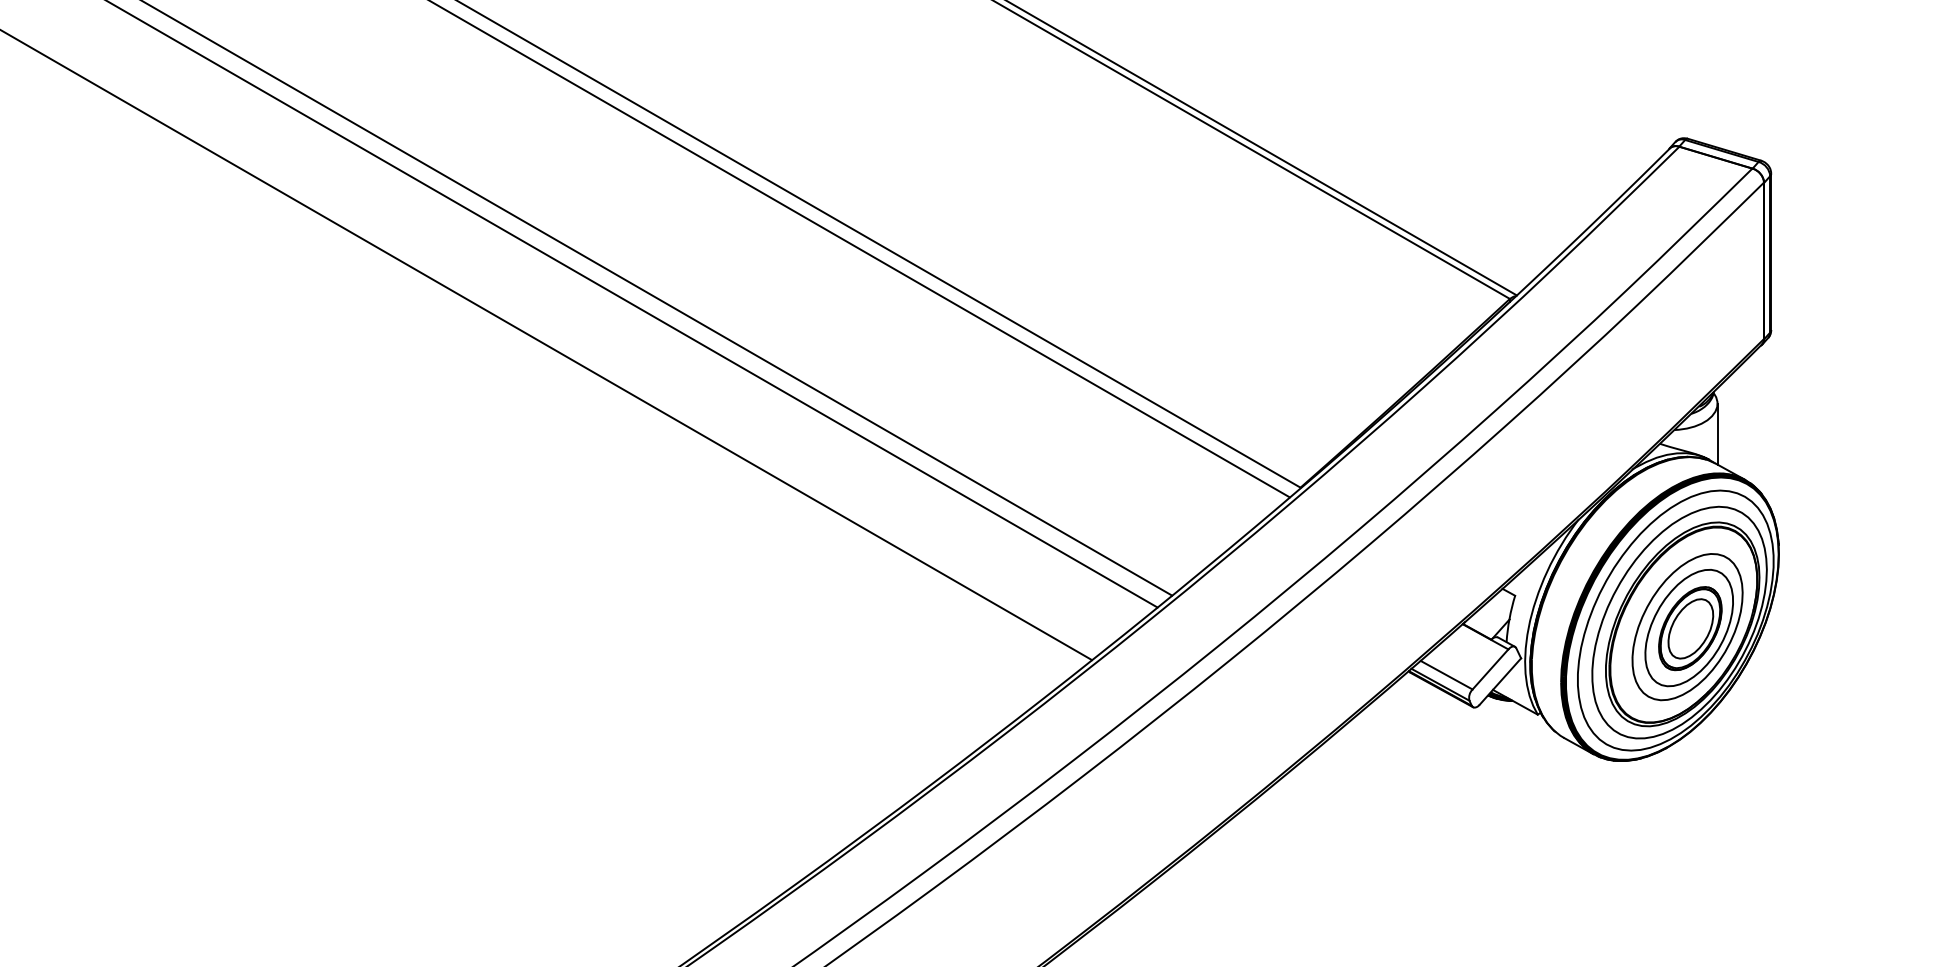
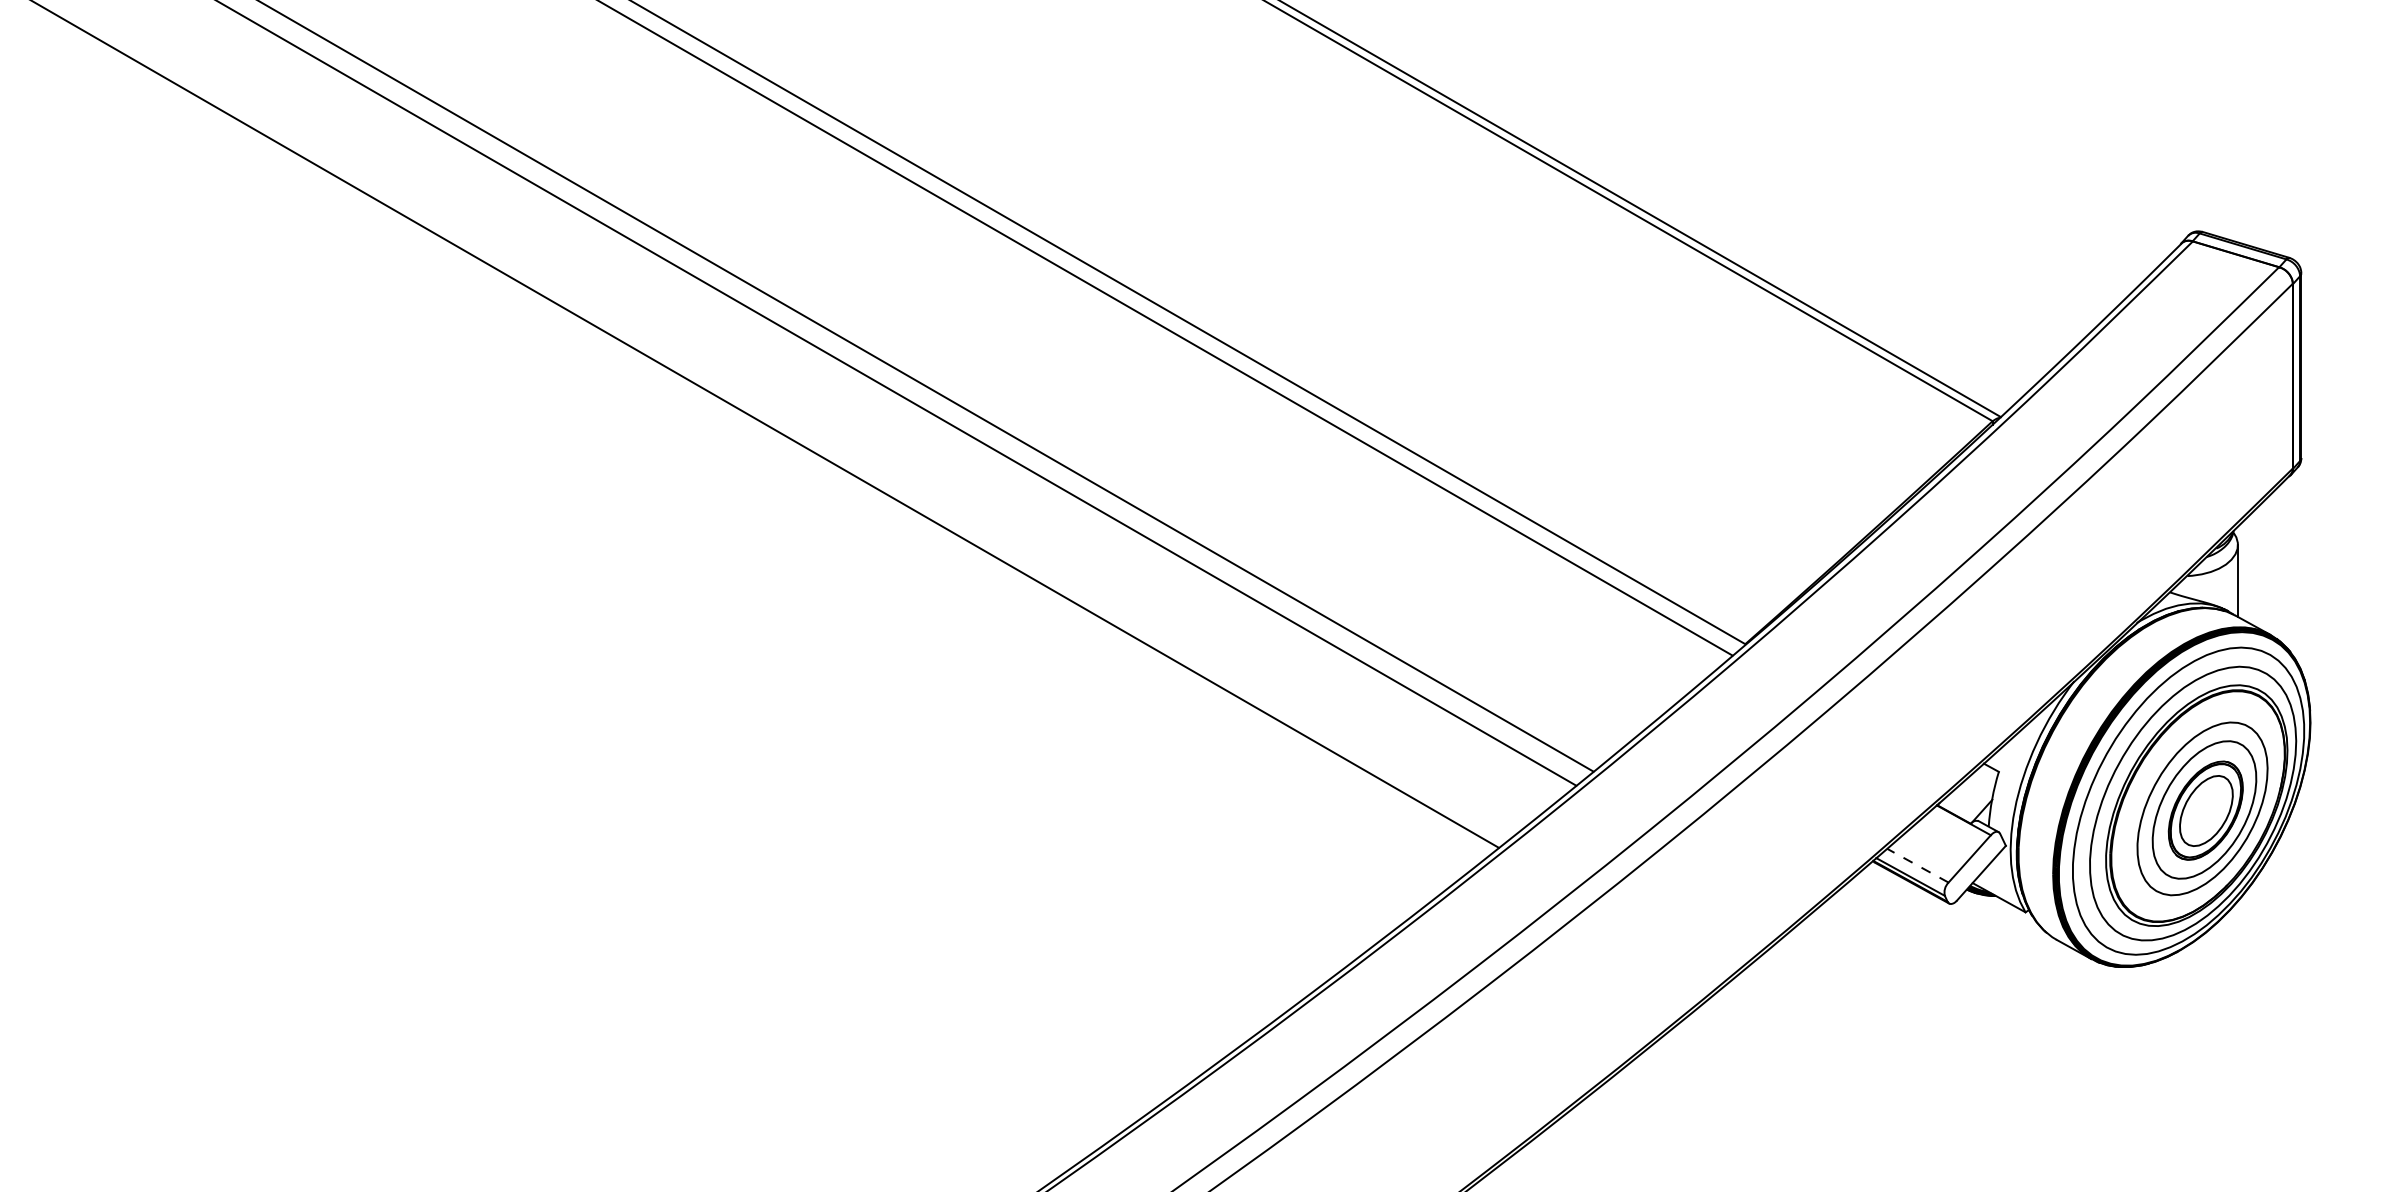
line: (1446, 675) -> (1917, 865), solid -> dashed

